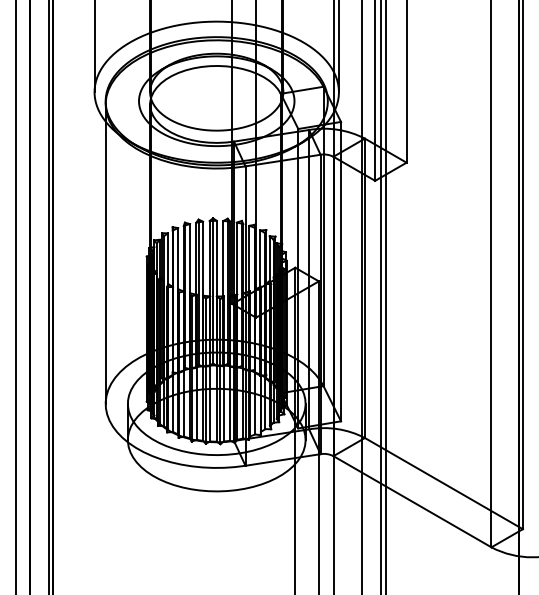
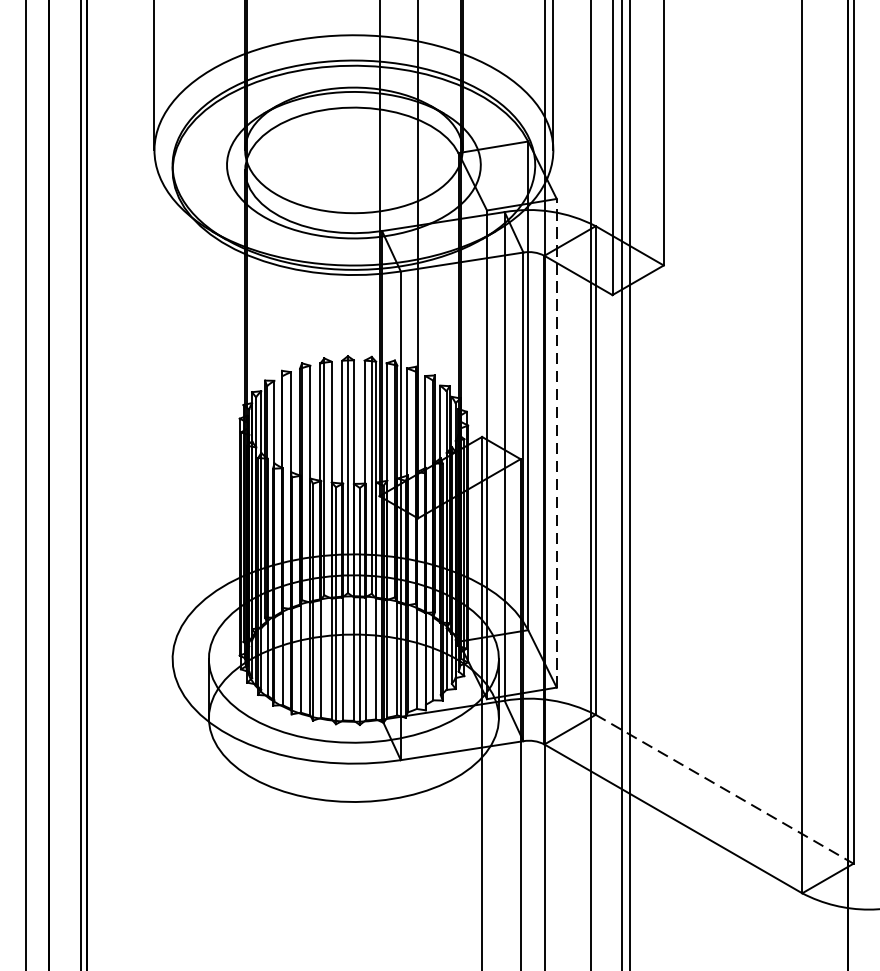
line: (105, 253) -> (172, 413), removed
line: (341, 271) -> (557, 443), solid -> dashed
line: (444, 483) -> (725, 789), solid -> dashed

